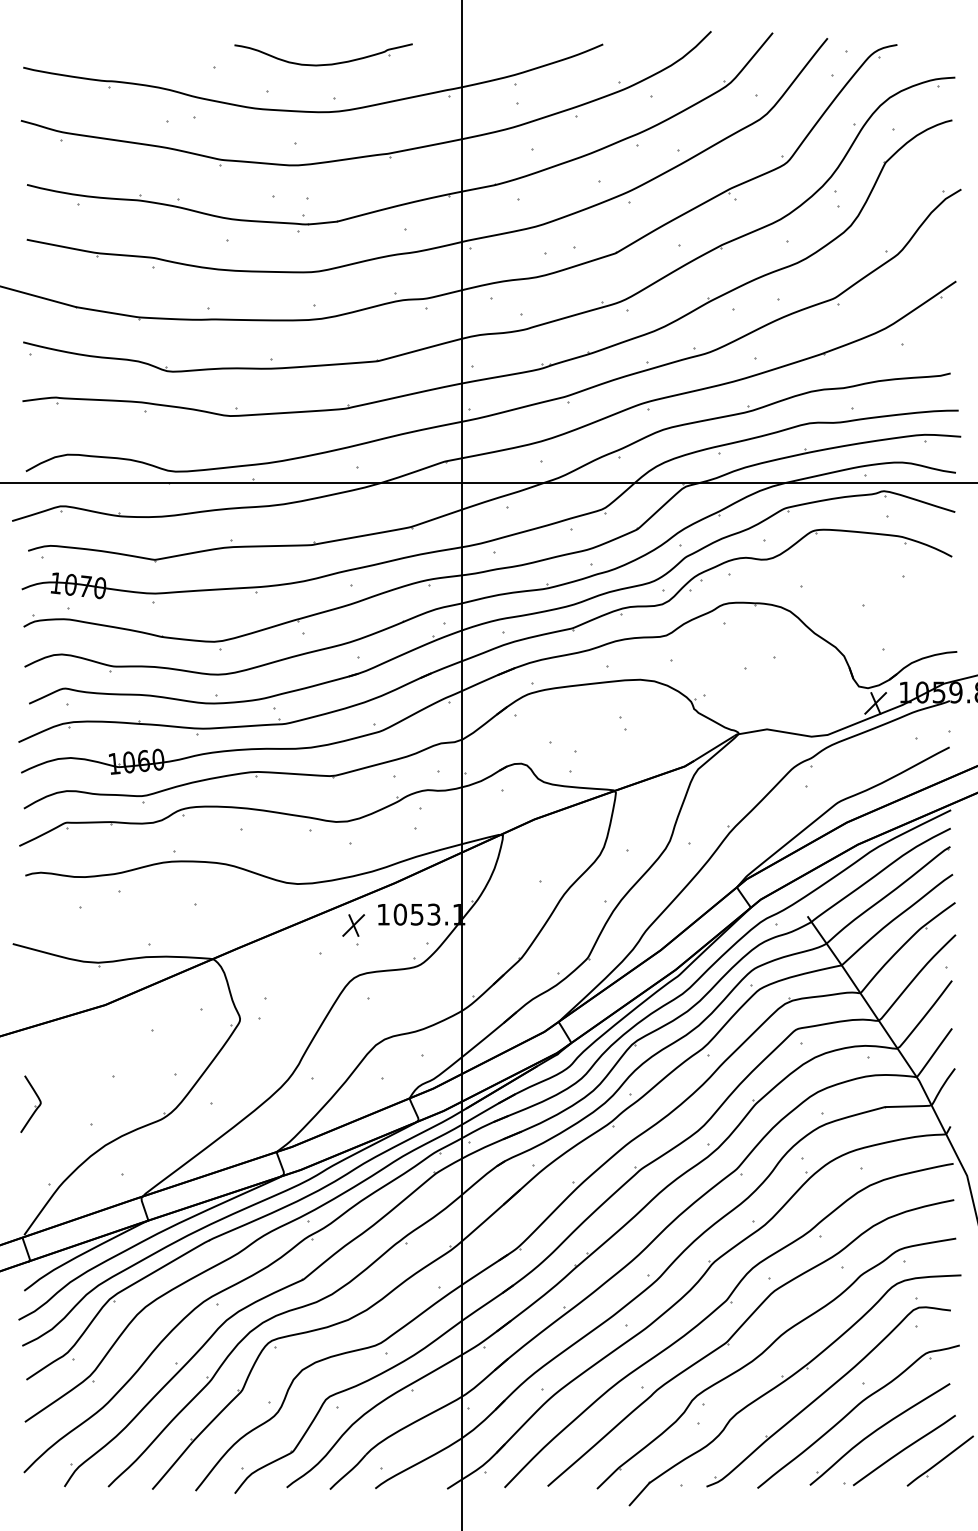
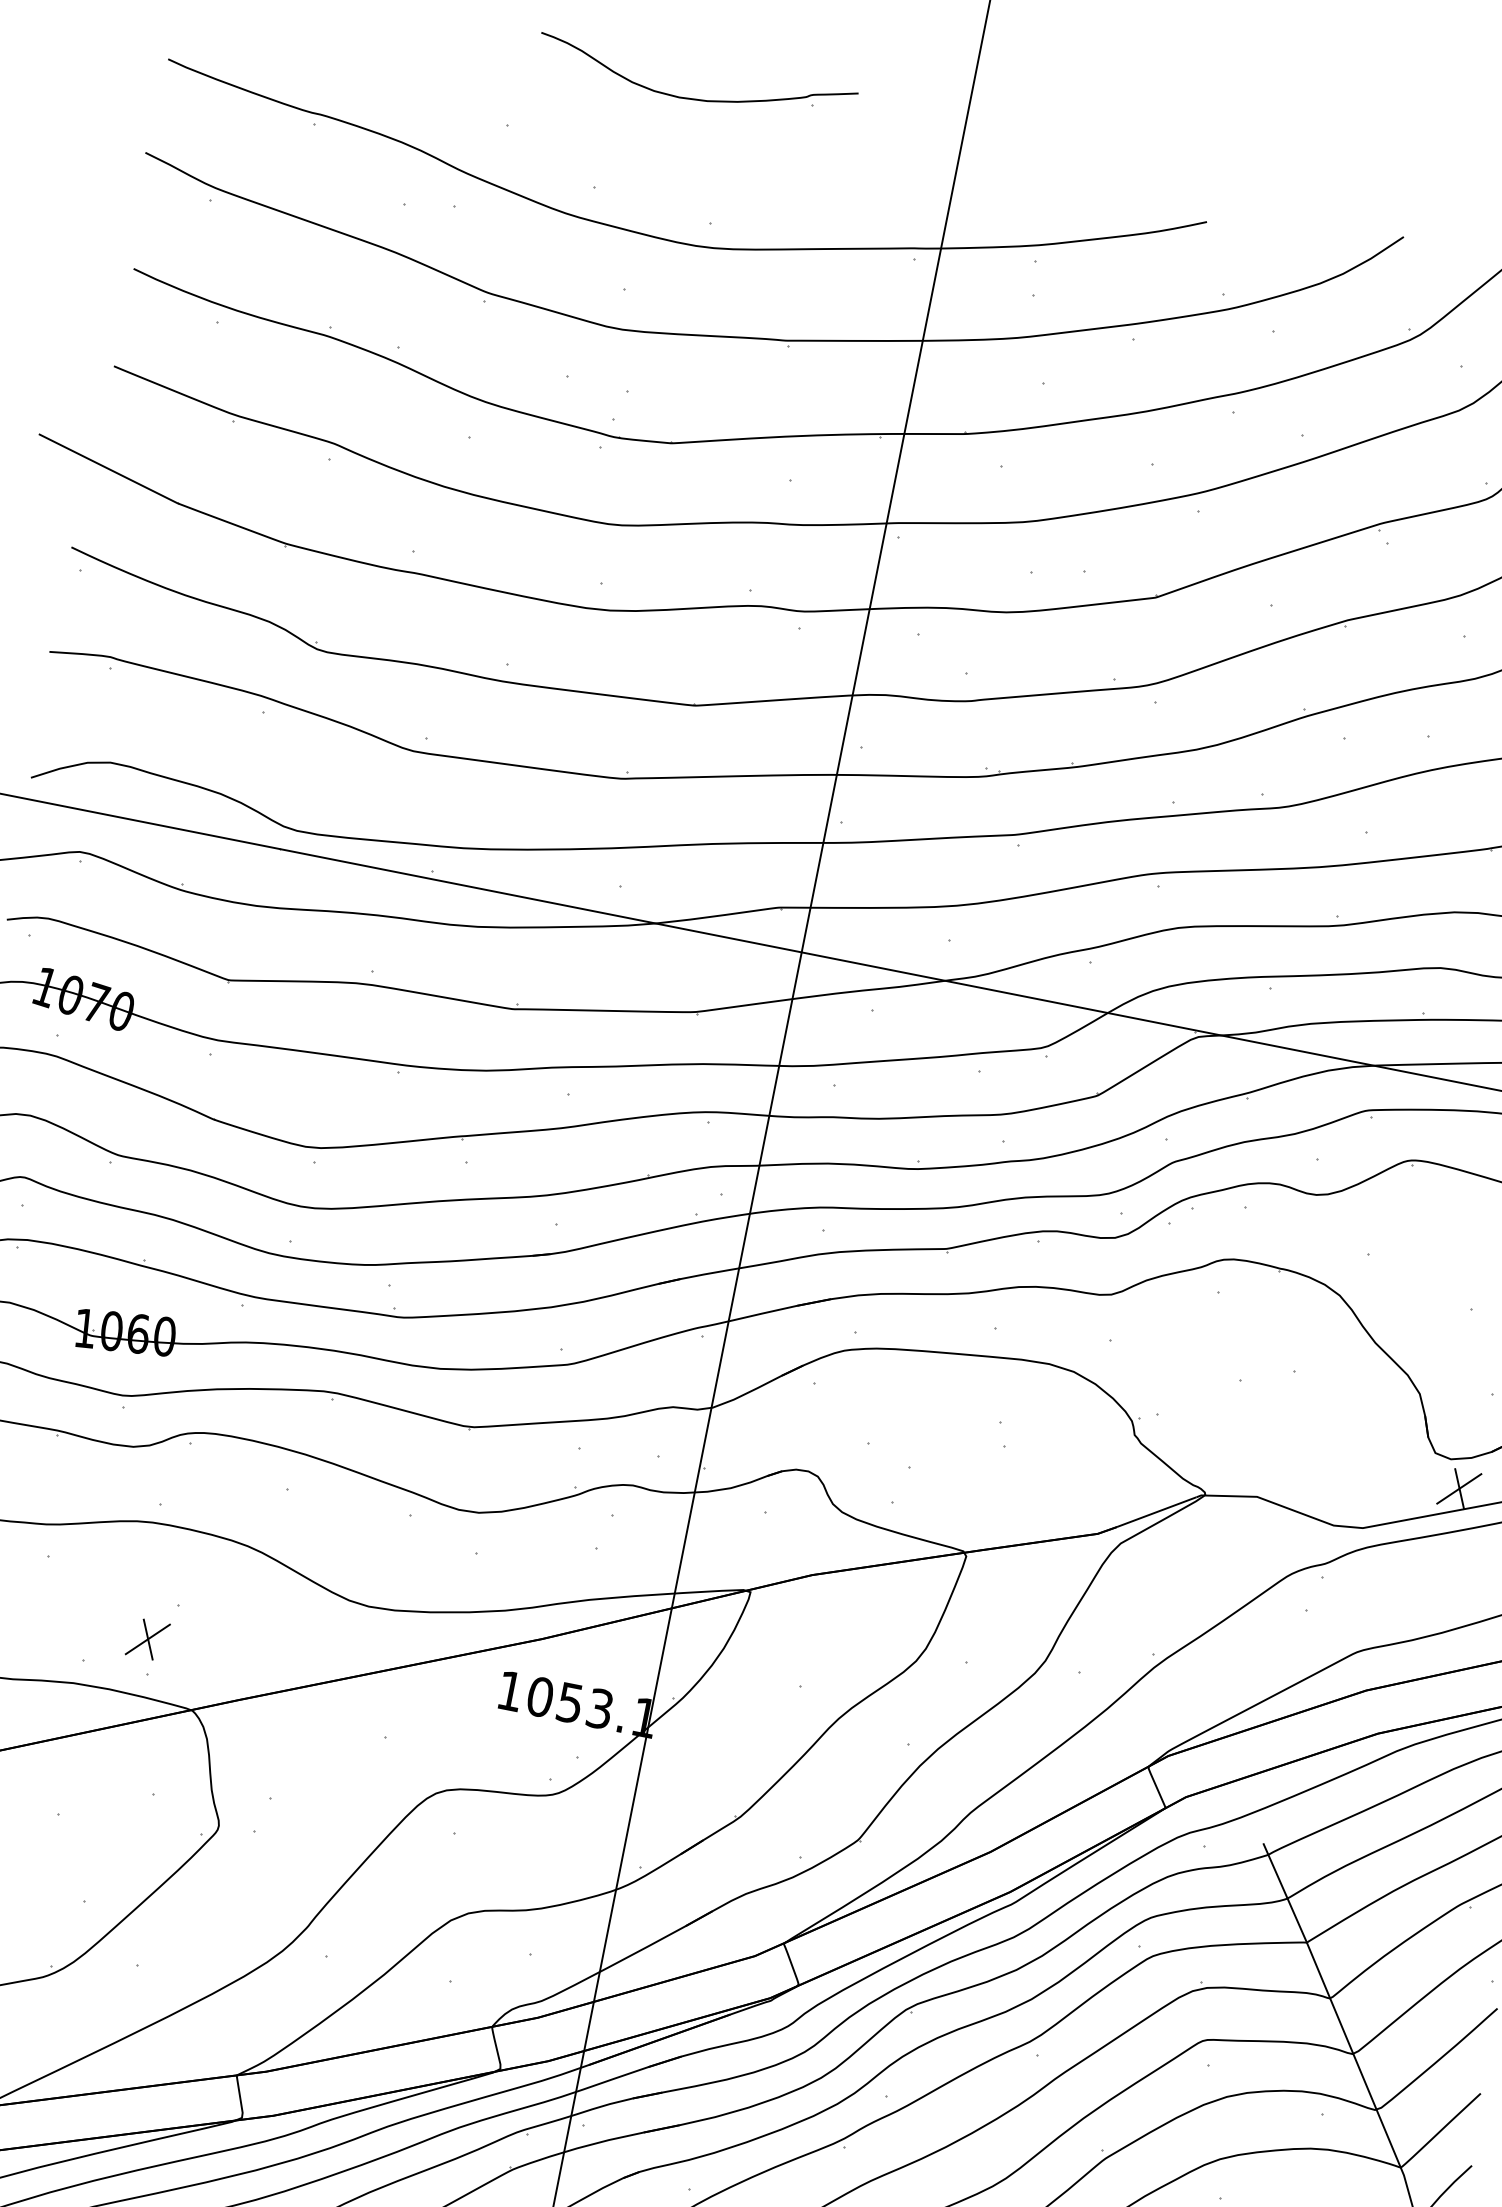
part: (327, 63) -> (700, 97), moved
part: (353, 929) -> (146, 1646), moved

